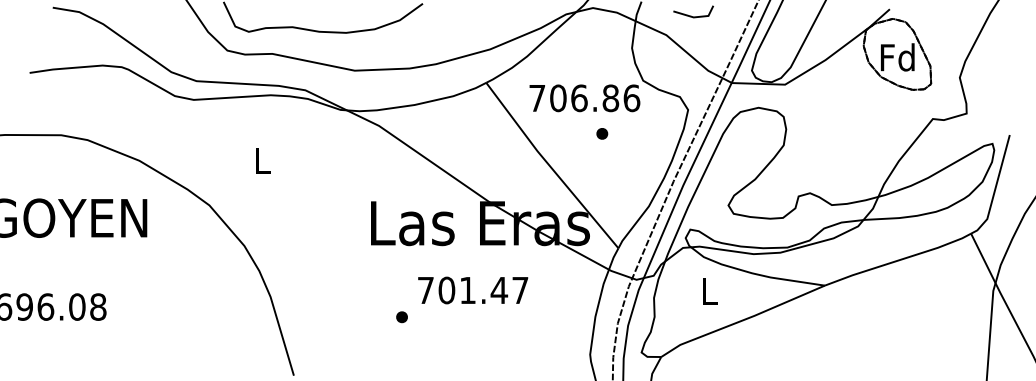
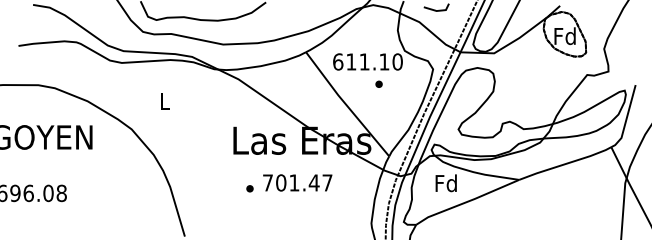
text: (583, 97) -> (367, 61), 706.86 -> 611.10
text: (707, 291) -> (445, 183), L -> Fd
part: (401, 316) -> (249, 188), moved

